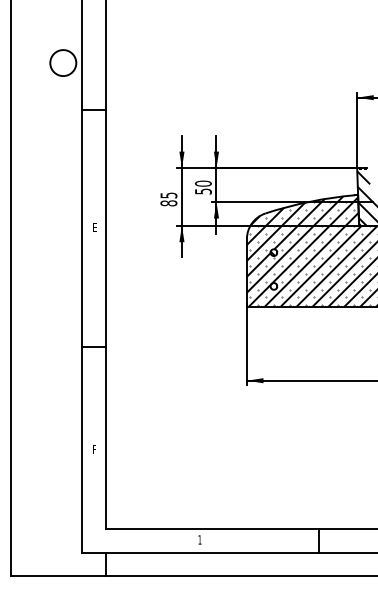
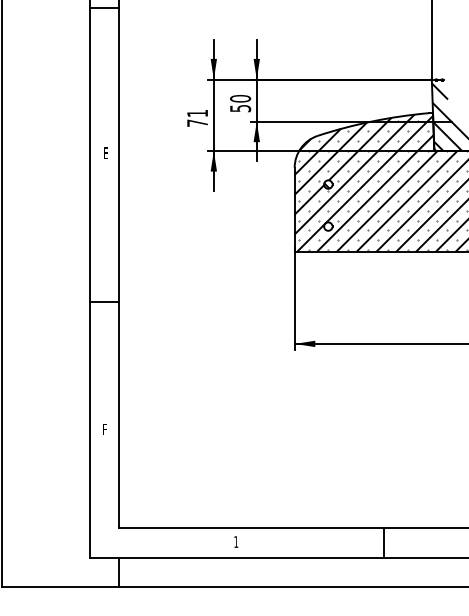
text: (168, 199) -> (197, 118), 85 -> 71

